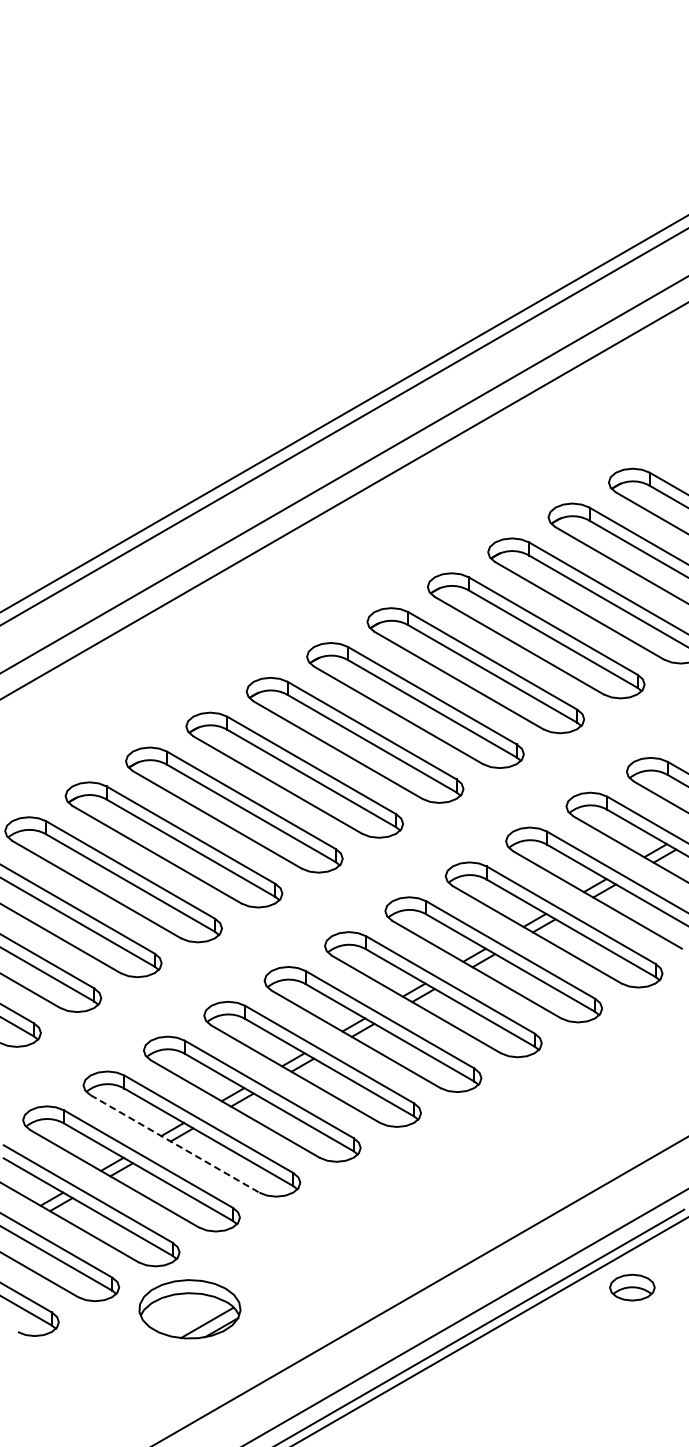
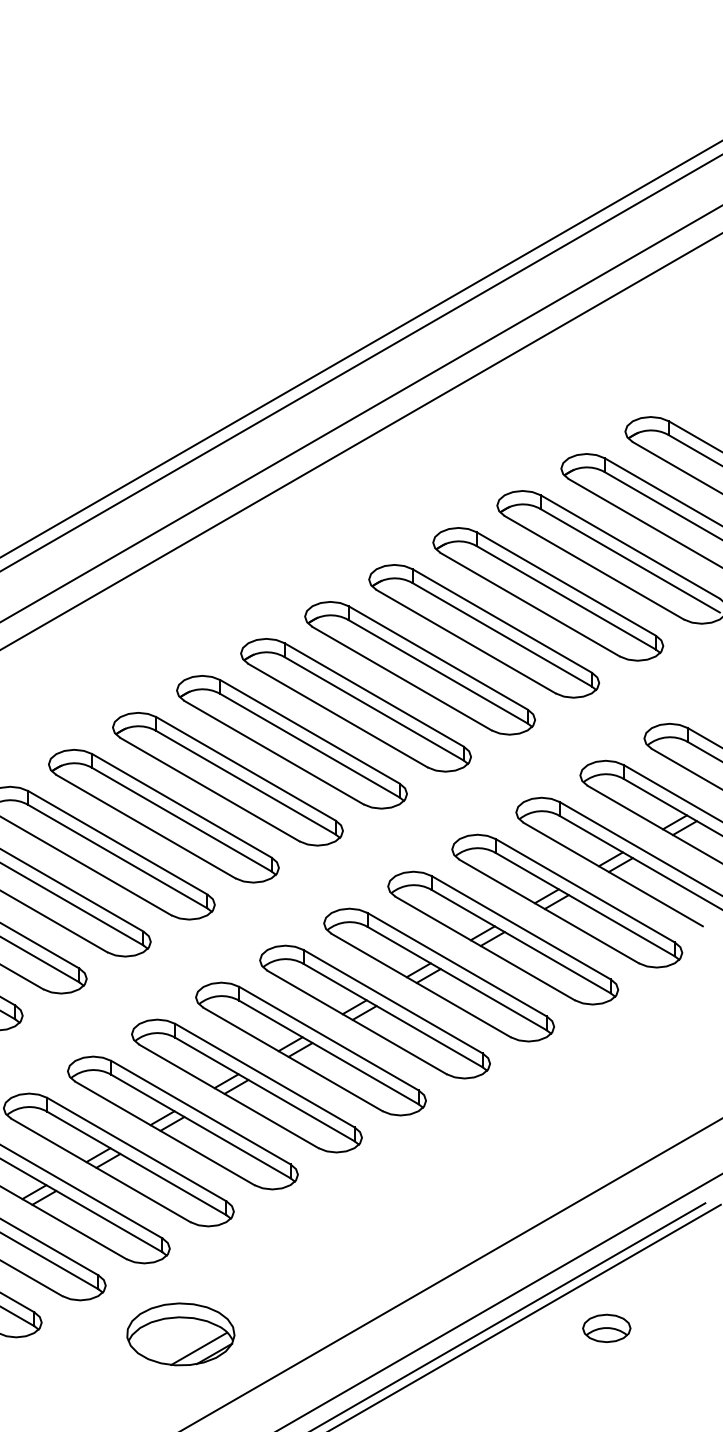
line: (175, 1144) -> (165, 1134), dashed -> solid
part: (632, 1287) -> (606, 1328), moved
part: (189, 1309) -> (180, 1334), moved

